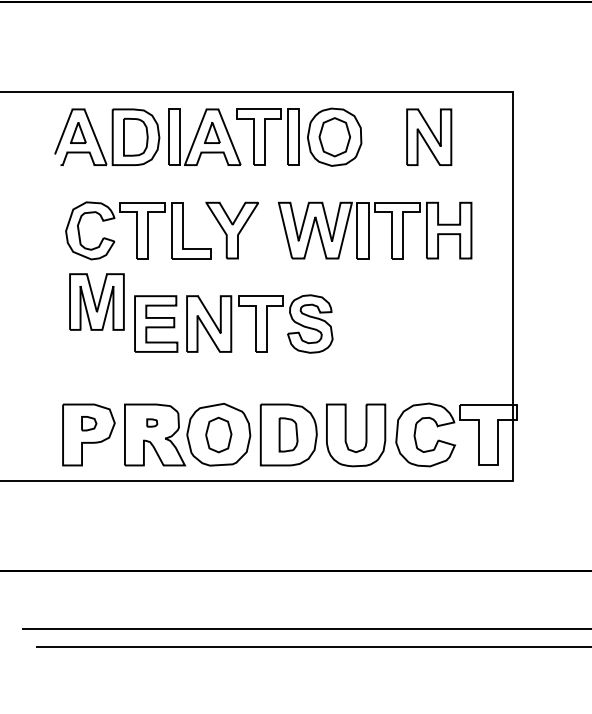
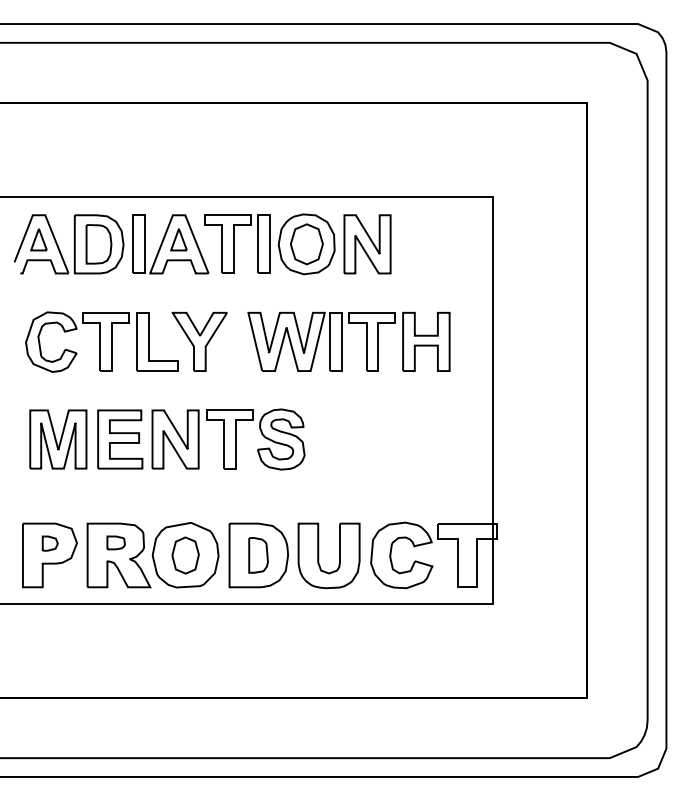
part: (429, 137) -> (367, 244), moved
part: (97, 302) -> (58, 439), moved
part: (151, 422) -> (115, 542), size x1.67

